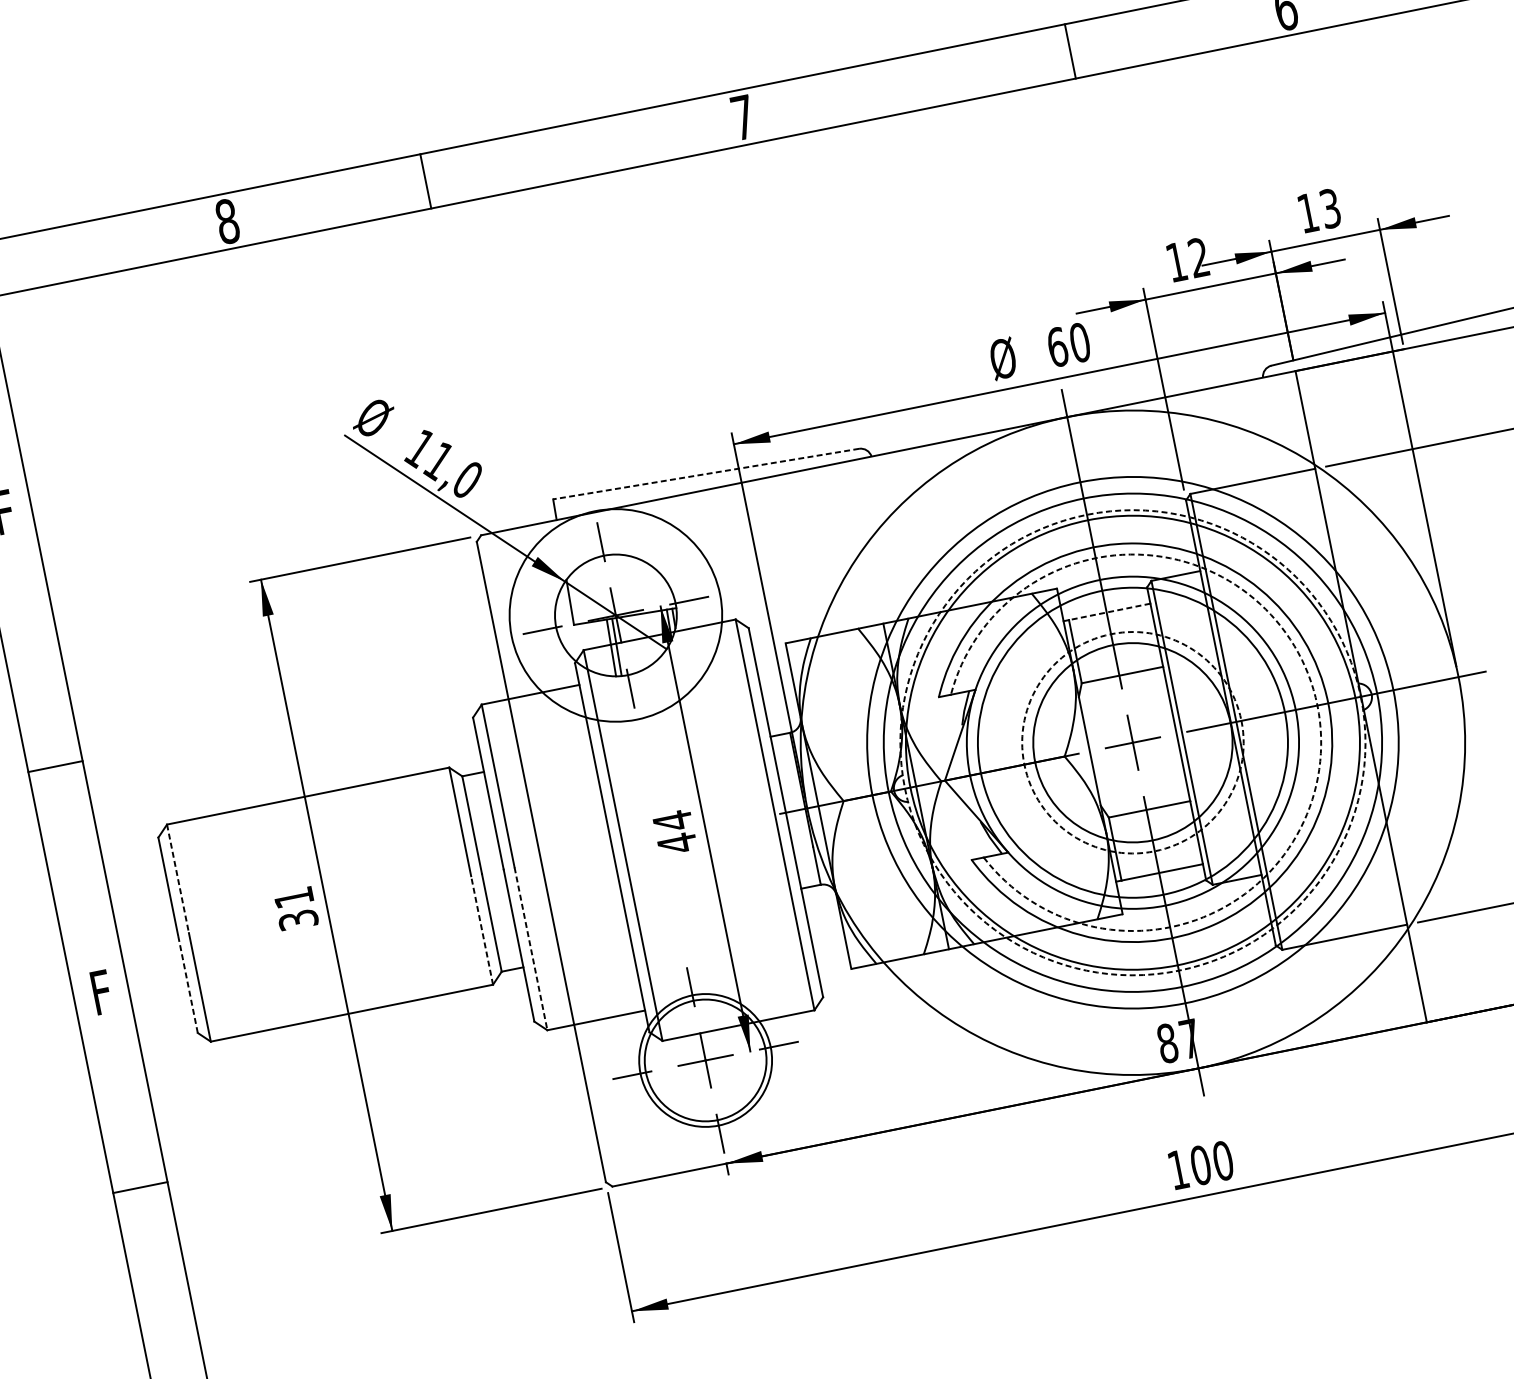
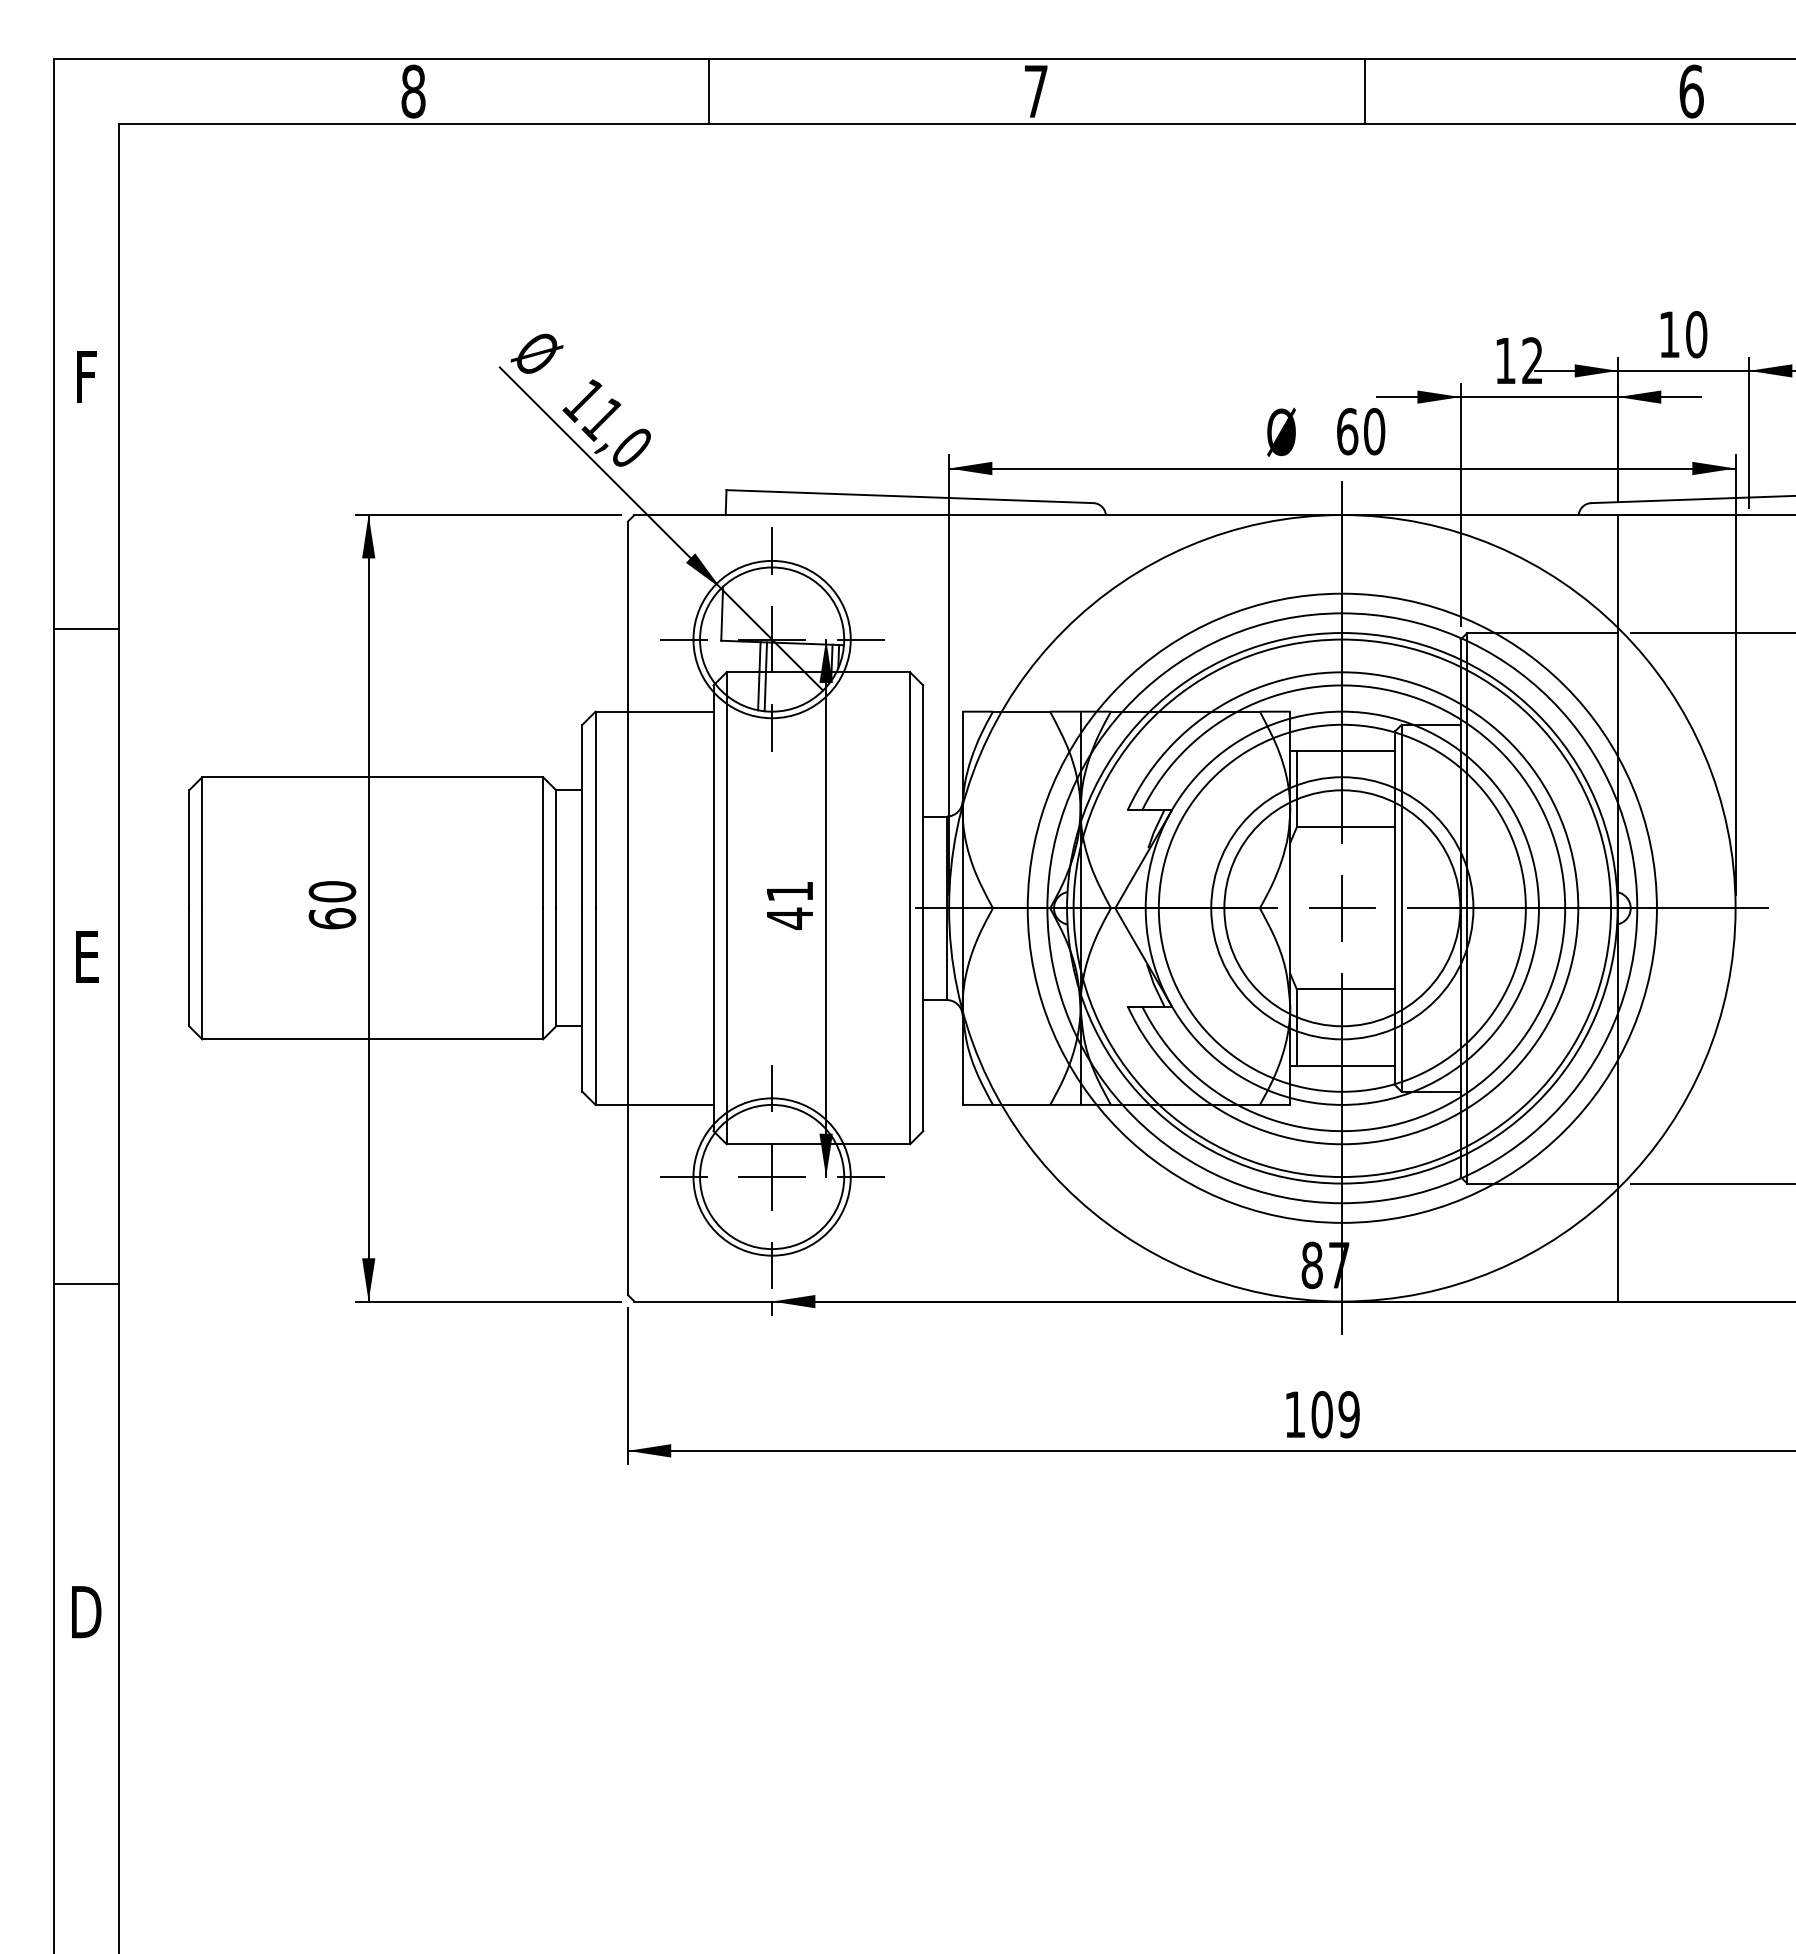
line: (1070, 51) -> (1364, 91), moved
line: (426, 181) -> (709, 91), moved
text: (1330, 208) -> (1696, 334), 13 -> 10
line: (705, 474) -> (909, 496), dashed -> solid
line: (1109, 612) -> (1345, 751), dashed -> solid
circle: (615, 615) -> (771, 639), size x0.62
arc: (1317, 705) -> (1565, 908), dashed -> solid
circle: (1133, 742) -> (1342, 908), dashed -> solid
circle: (1133, 742) -> (1342, 908), dashed -> solid
line: (55, 766) -> (86, 628), moved
text: (672, 821) -> (789, 891), 44 -> 41
line: (178, 878) -> (202, 842), dashed -> solid
text: (296, 909) -> (332, 905), 31 -> 60
line: (482, 930) -> (543, 973), dashed -> solid
line: (531, 949) -> (595, 1007), dashed -> solid
line: (188, 984) -> (189, 967), dashed -> solid
text: (101, 992) -> (87, 956), F -> E
text: (1222, 1160) -> (1348, 1414), 100 -> 109
line: (140, 1187) -> (86, 1284), moved

